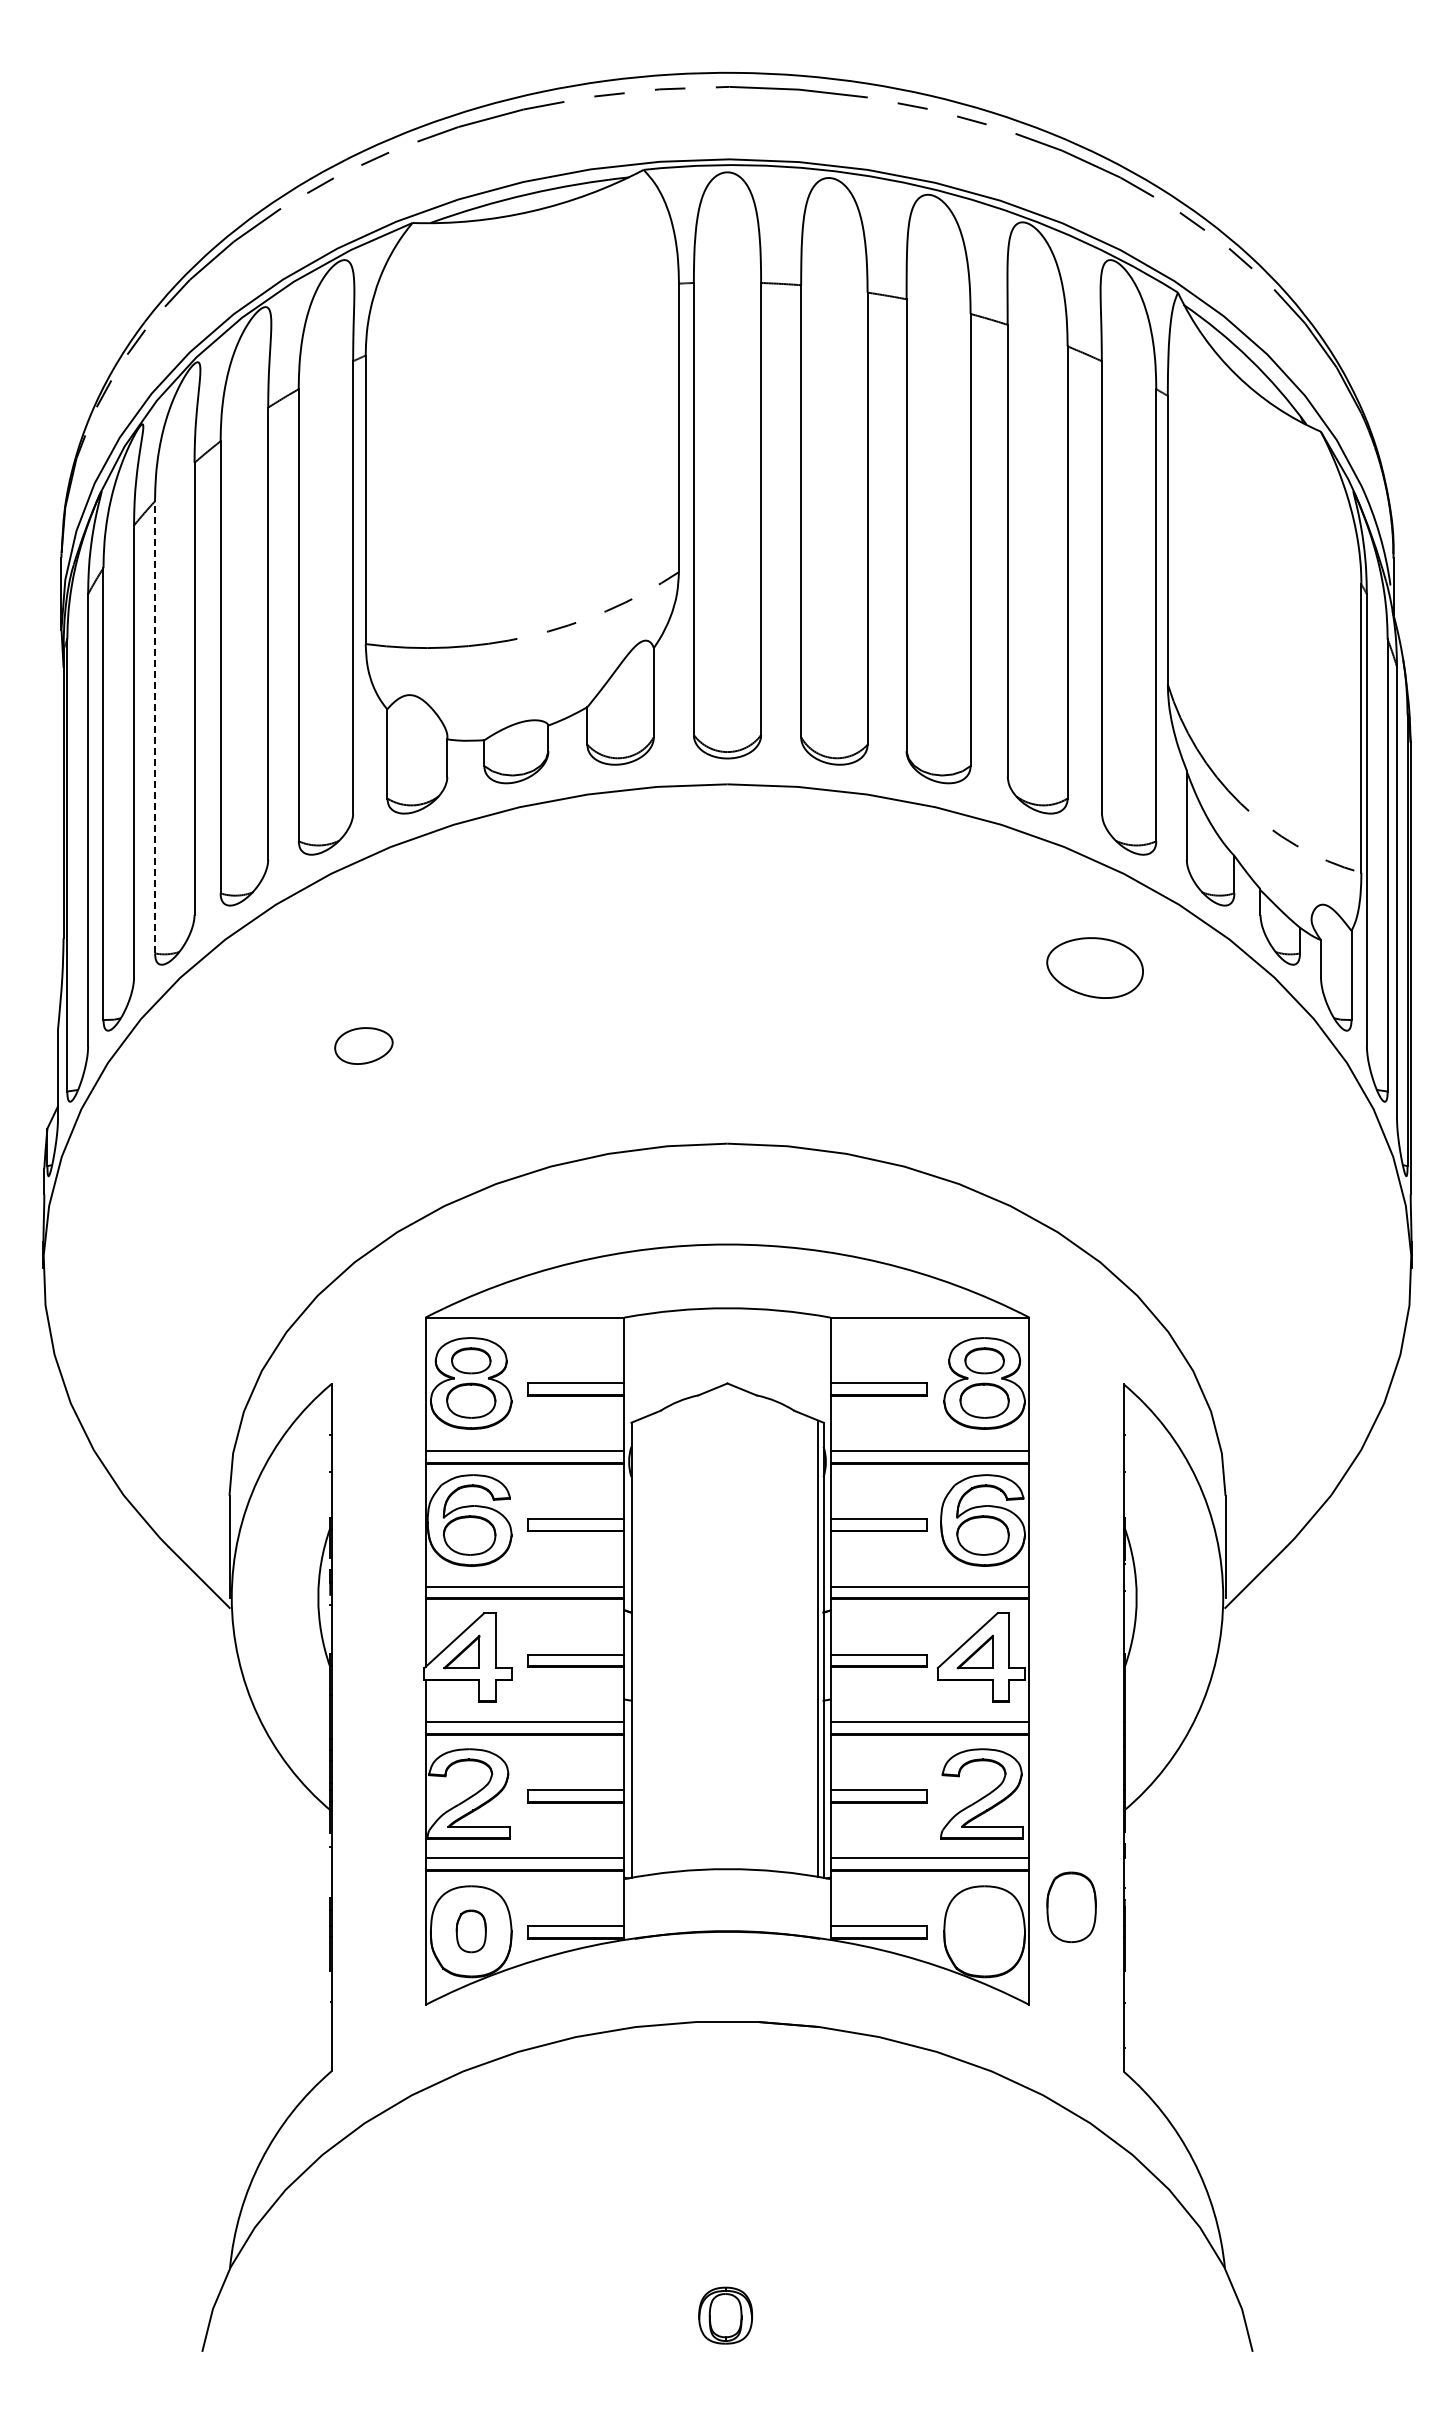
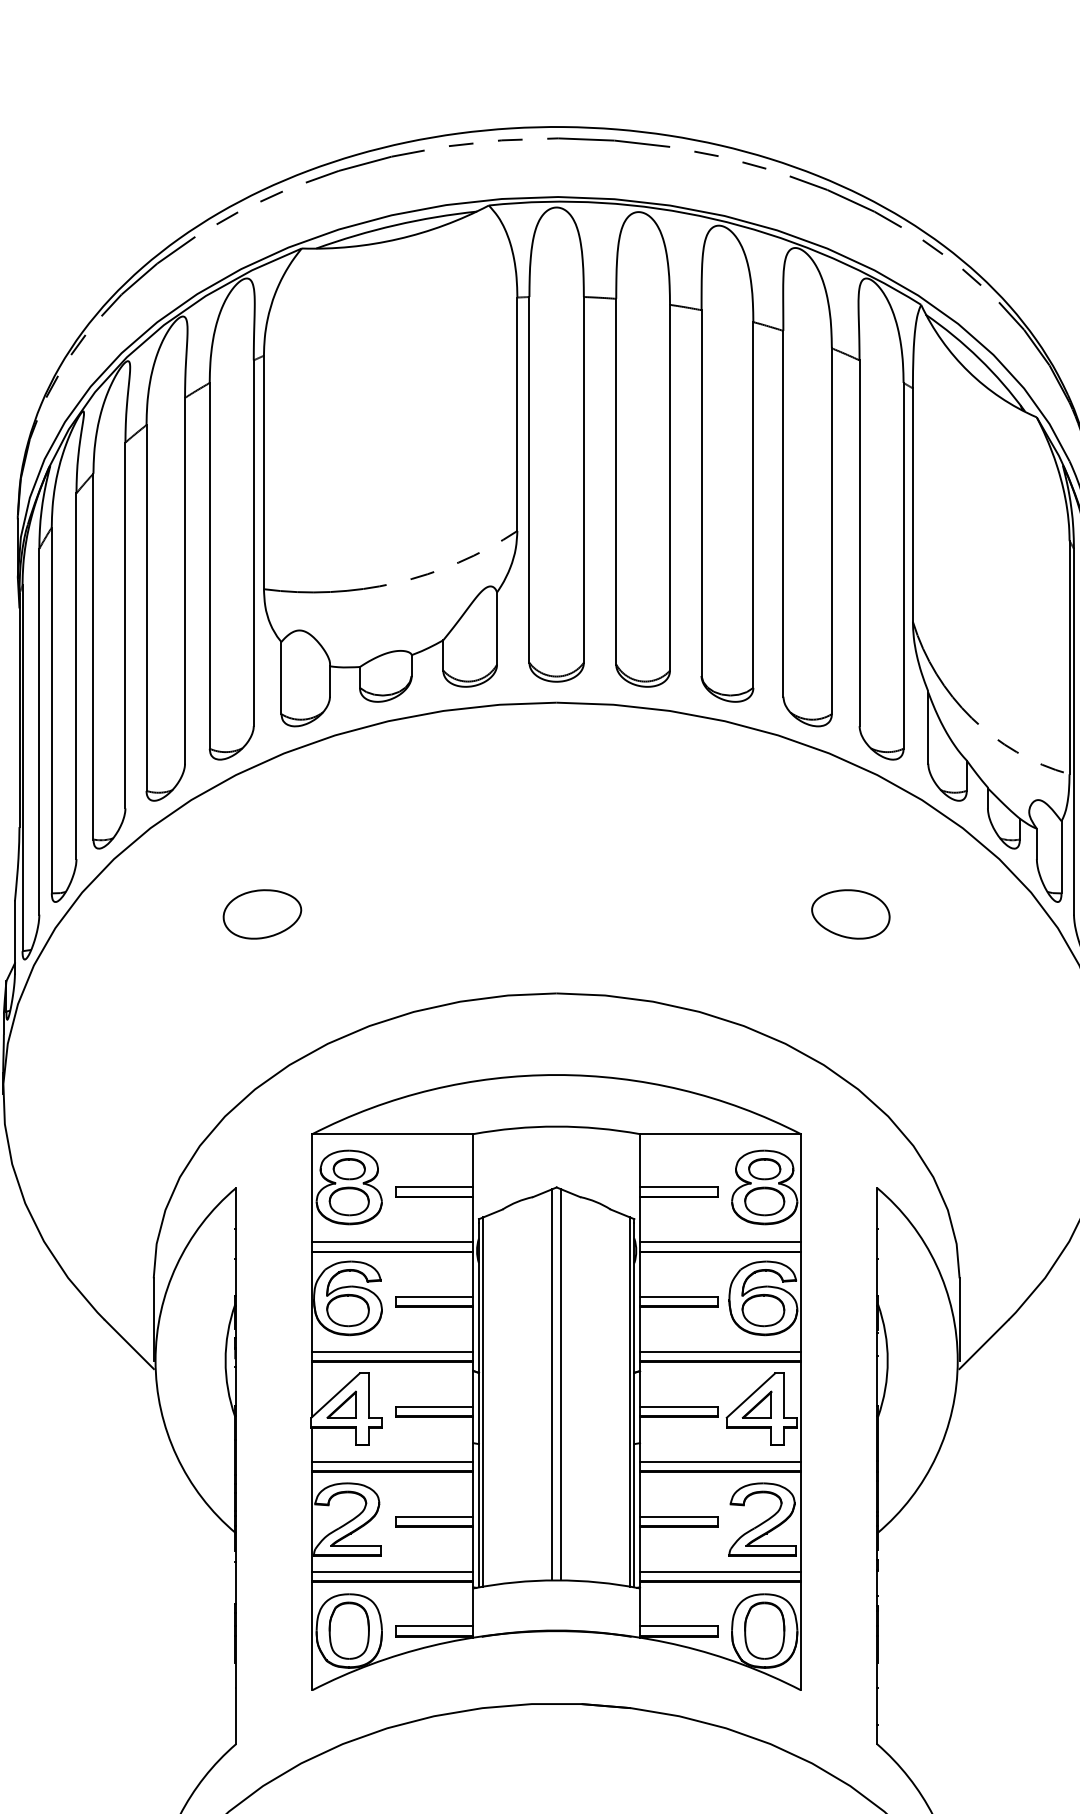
line: (155, 726) -> (93, 655), dashed -> solid
part: (1094, 967) -> (850, 913), moved
part: (363, 1045) -> (262, 913), size x1.67
line: (722, 1627) -> (552, 1384), added
line: (732, 1627) -> (560, 1384), added
line: (636, 1648) -> (483, 1401), added
part: (1071, 1907) -> (764, 1630), moved
part: (471, 1931) -> (349, 1630), size x1.67

